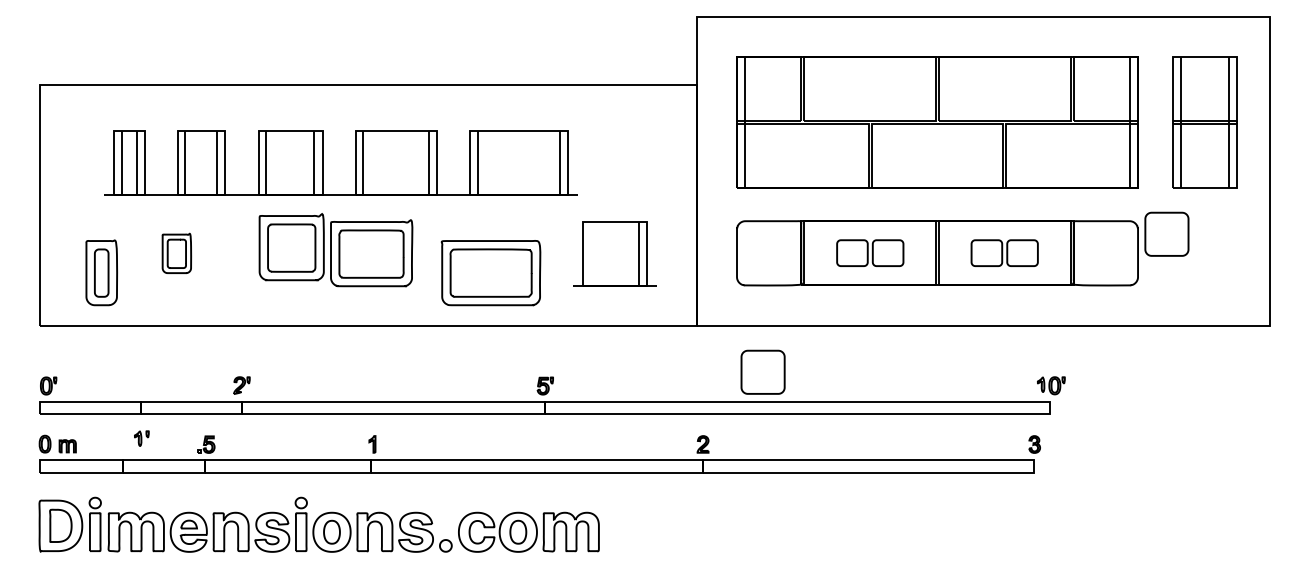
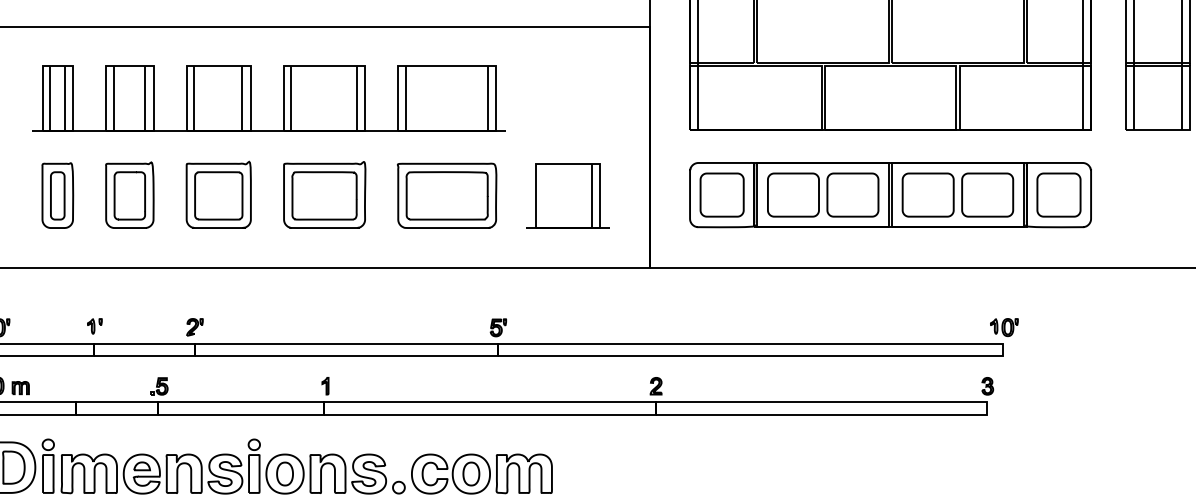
part: (355, 162) -> (283, 98), moved
part: (1166, 233) -> (1058, 194), moved
part: (291, 247) -> (218, 195), moved
part: (870, 252) -> (823, 194), size x1.67
part: (1004, 252) -> (957, 194), size x1.67
part: (176, 253) -> (129, 195), size x1.67
part: (101, 272) -> (57, 195), moved
part: (490, 273) -> (446, 196), moved
part: (762, 371) -> (721, 194), moved
part: (141, 438) -> (94, 326), moved

